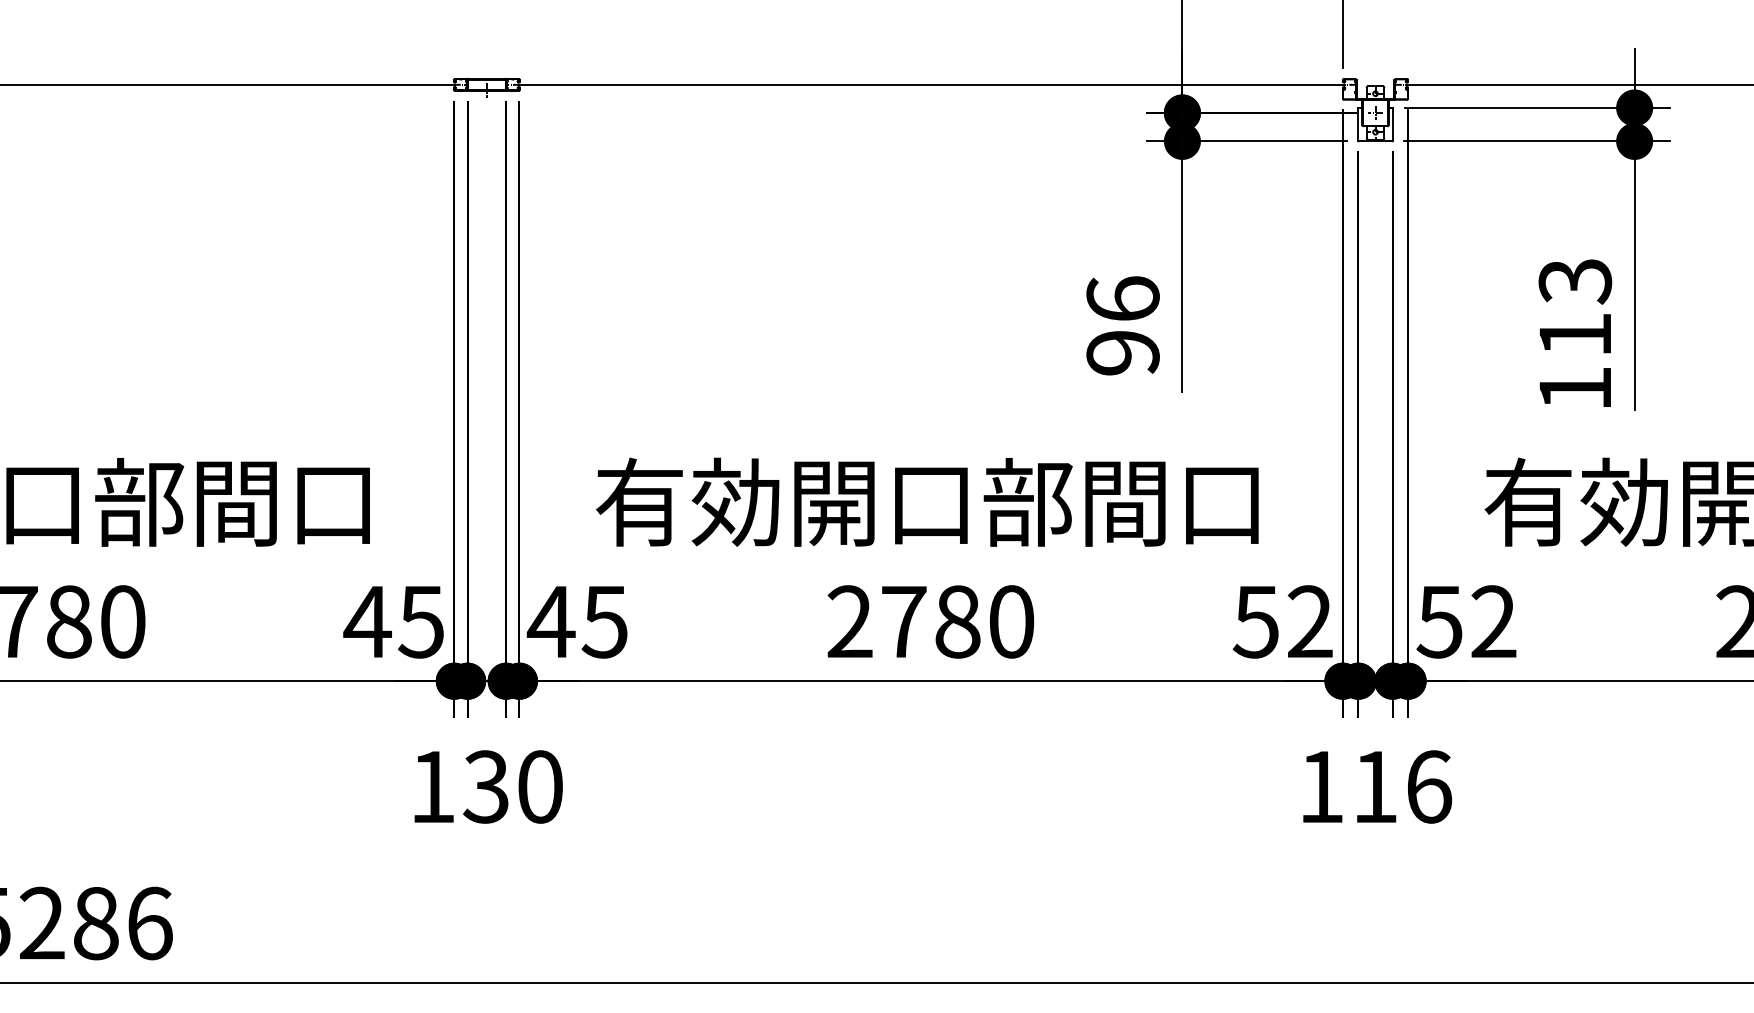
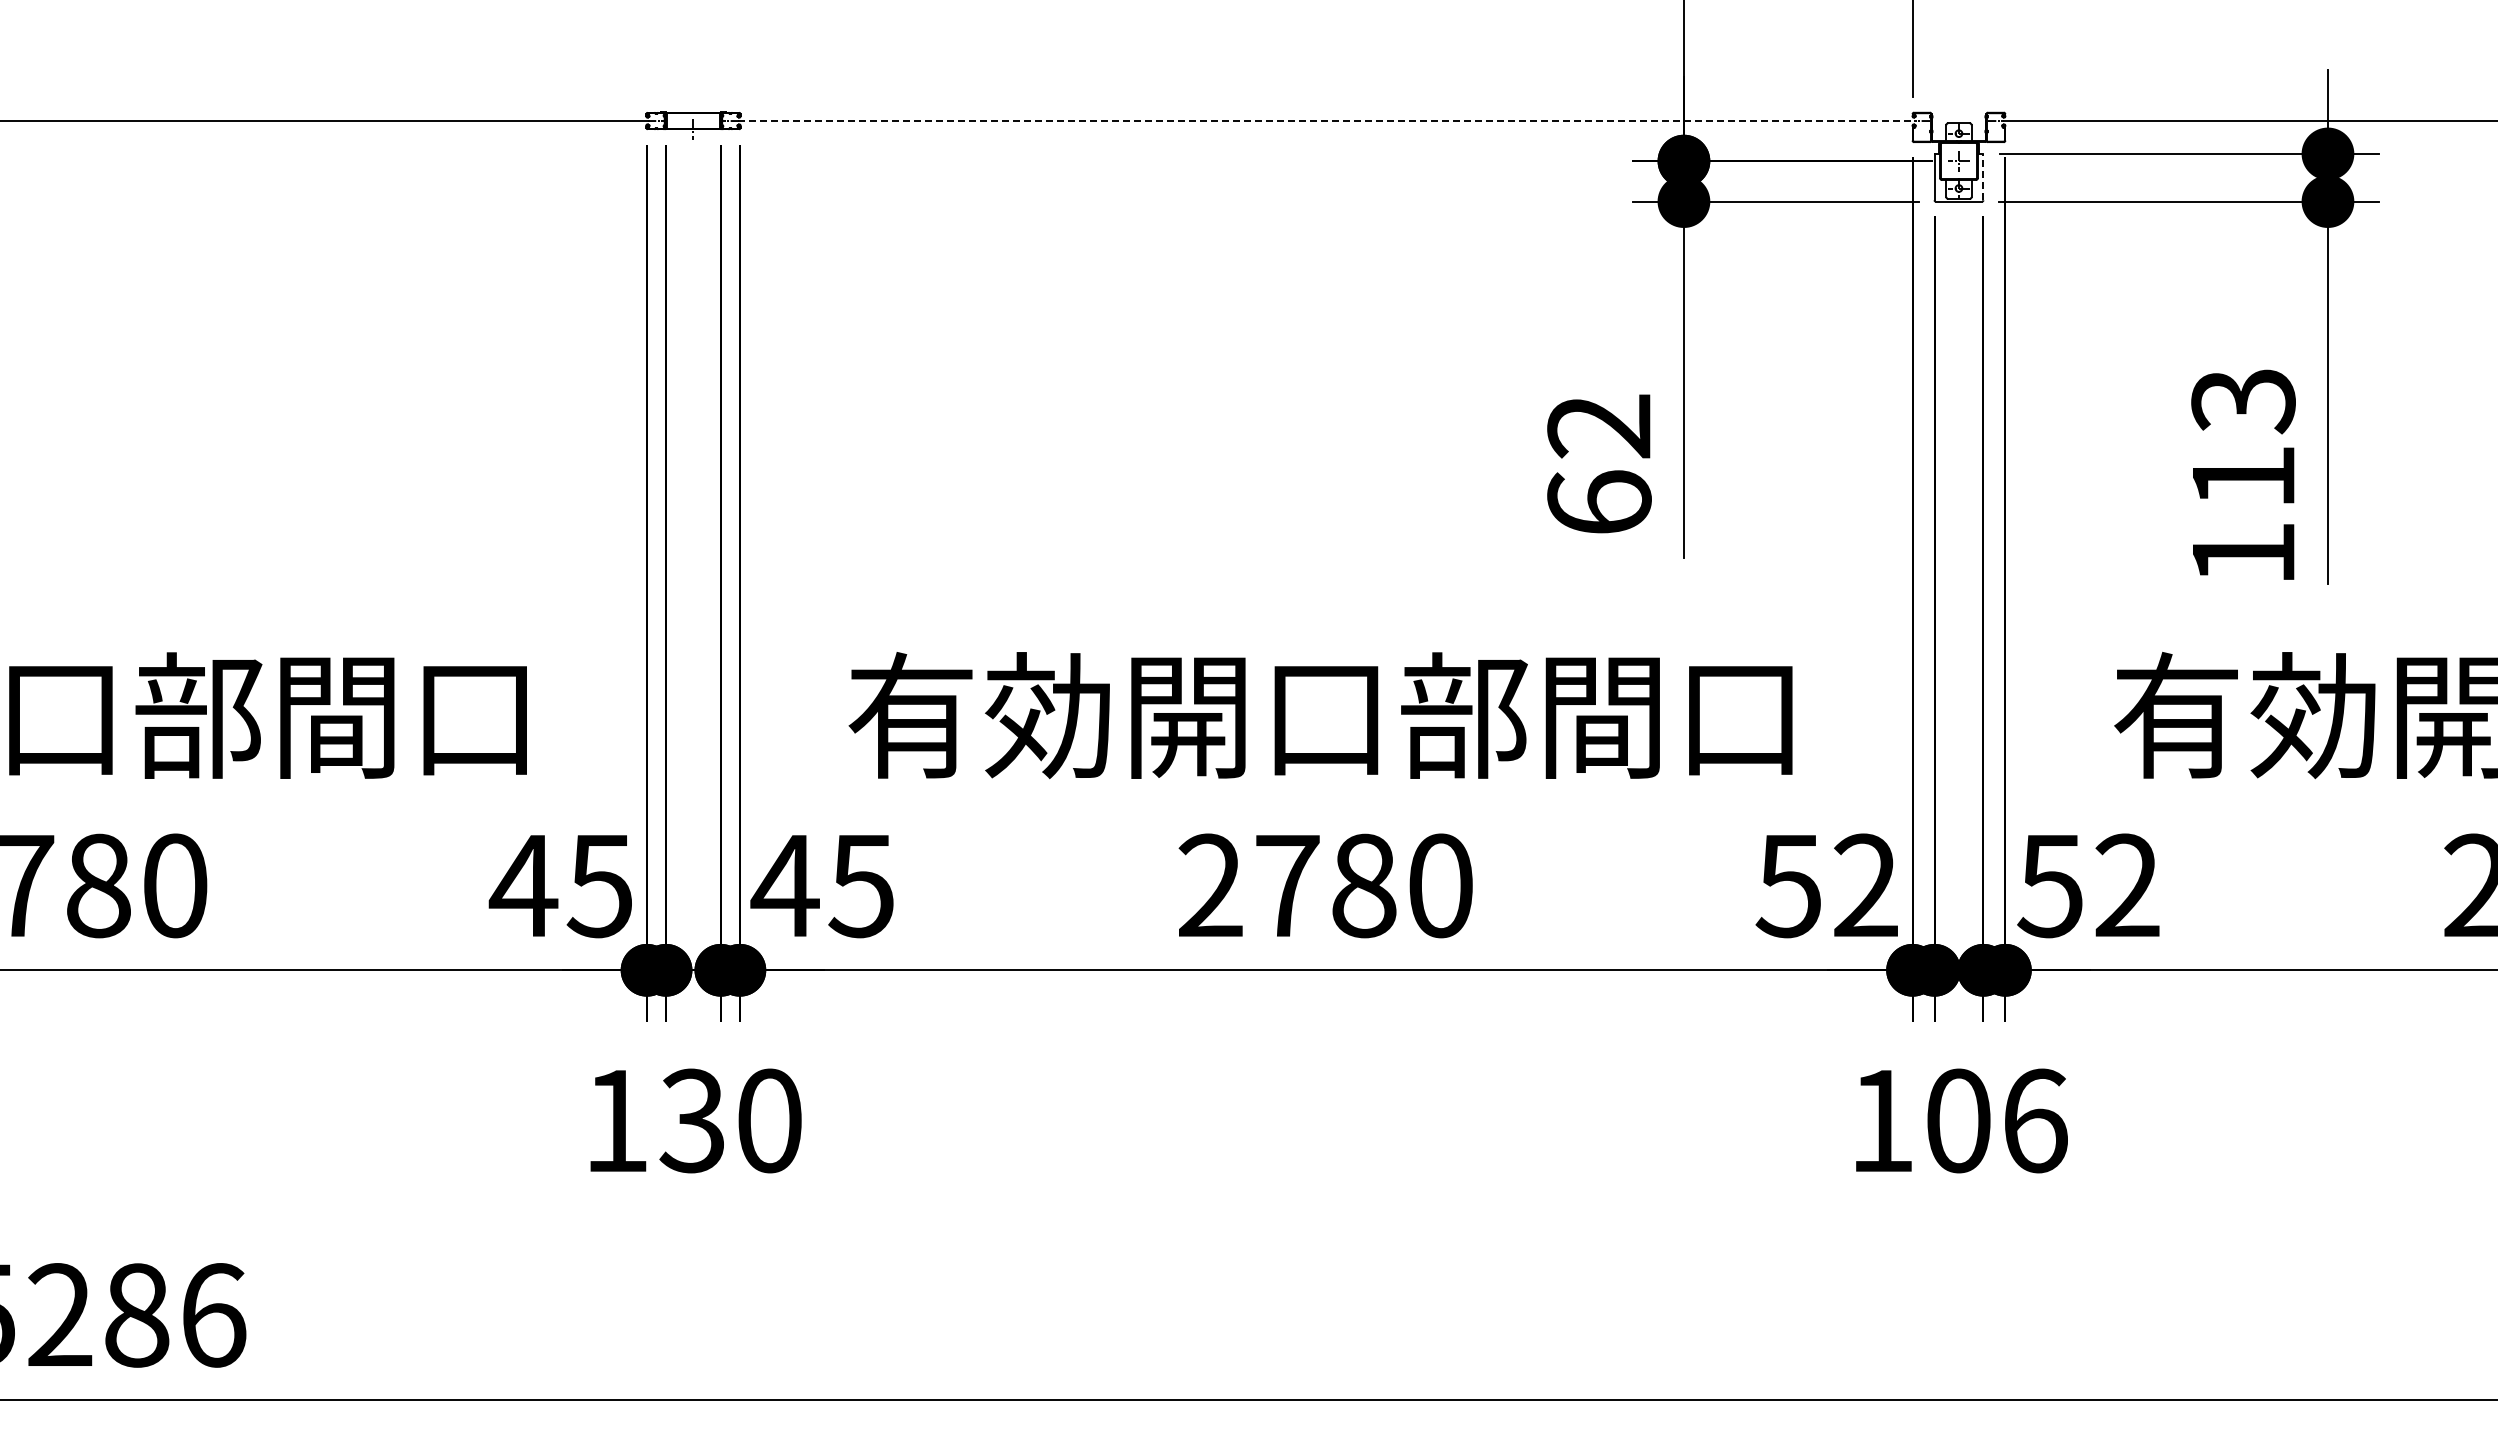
line: (931, 85) -> (1326, 121), solid -> dashed
line: (1392, 123) -> (1983, 176), solid -> dashed
text: (1123, 325) -> (1599, 463), 96 -> 62
text: (1375, 786) -> (1958, 1120), 116 -> 106

